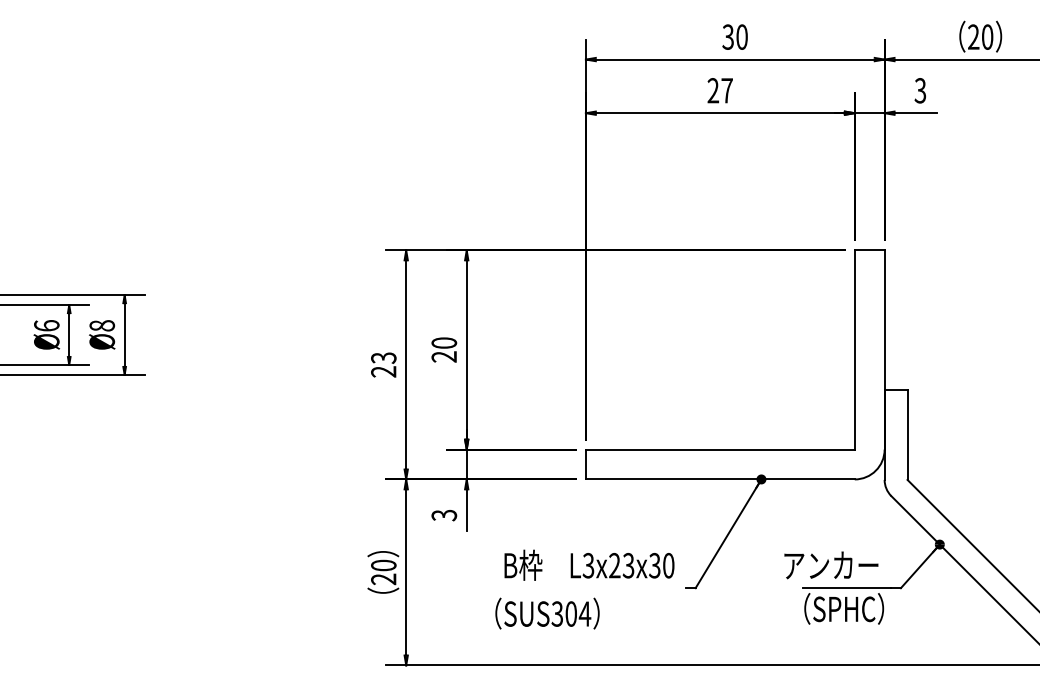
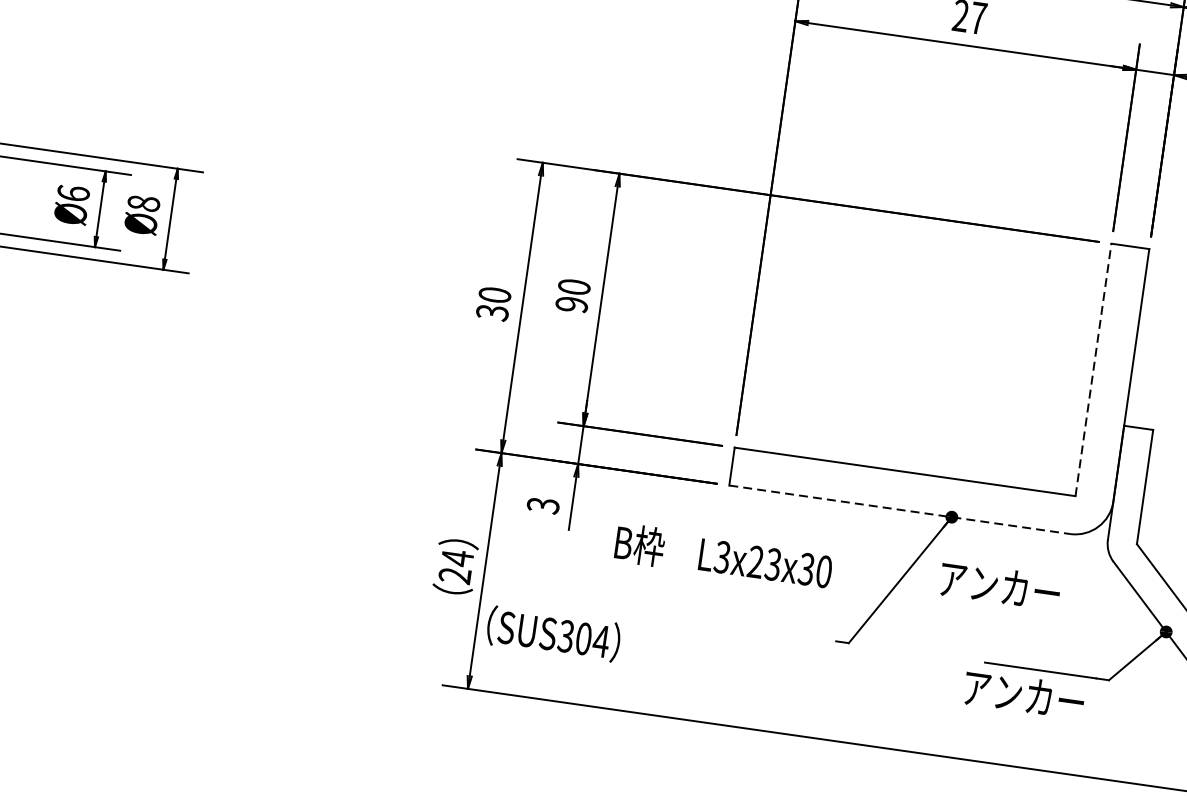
line: (854, 350) -> (1093, 370), solid -> dashed
text: (444, 356) -> (572, 304), 20 -> 90
text: (383, 364) -> (493, 303), 23 -> 30
line: (720, 479) -> (899, 509), solid -> dashed
text: (589, 564) -> (723, 555), moved
text: (383, 565) -> (457, 558), 20 -> 24
text: (831, 565) -> (1000, 586), moved
text: (836, 608) -> (1023, 694), （SPHC） -> アンカー
text: (547, 613) -> (553, 633), moved

